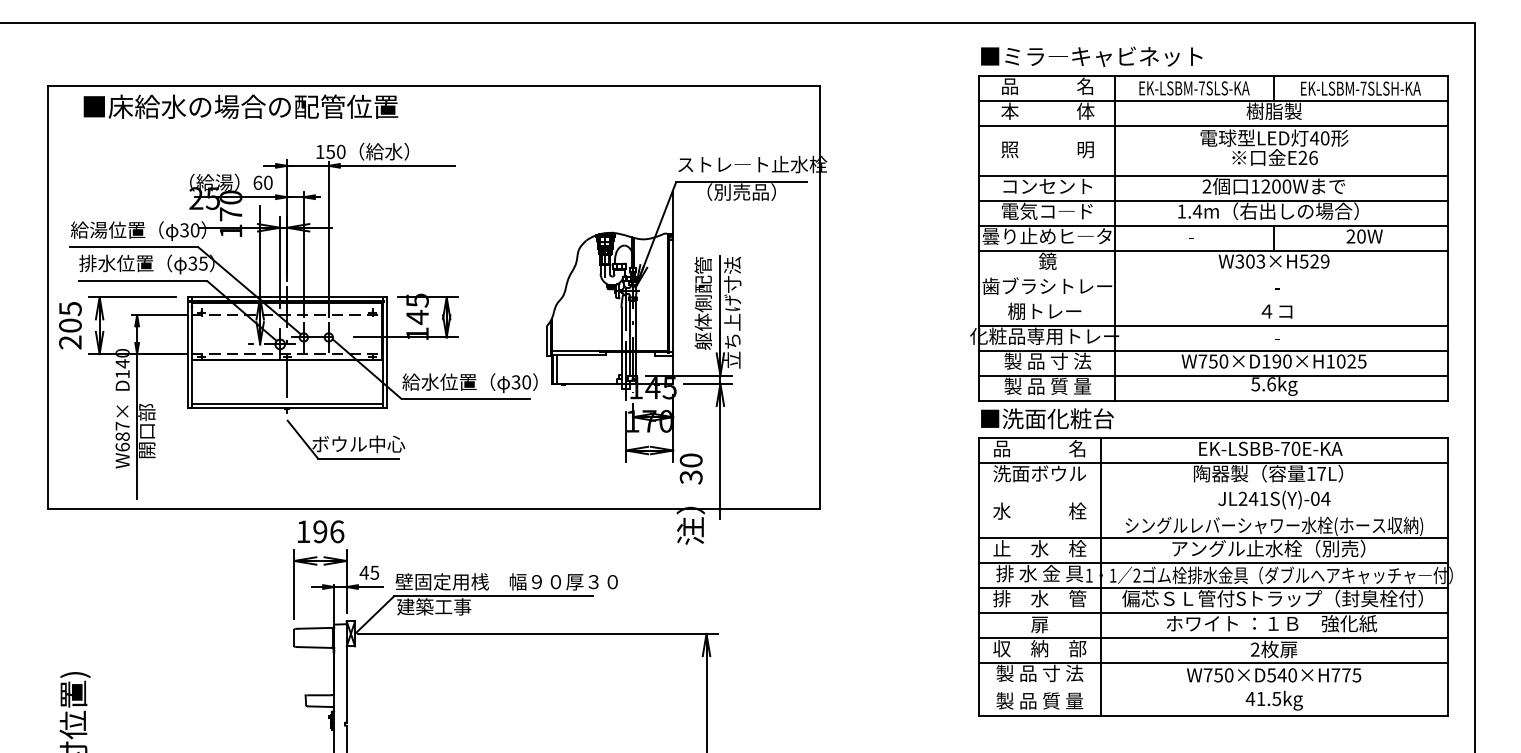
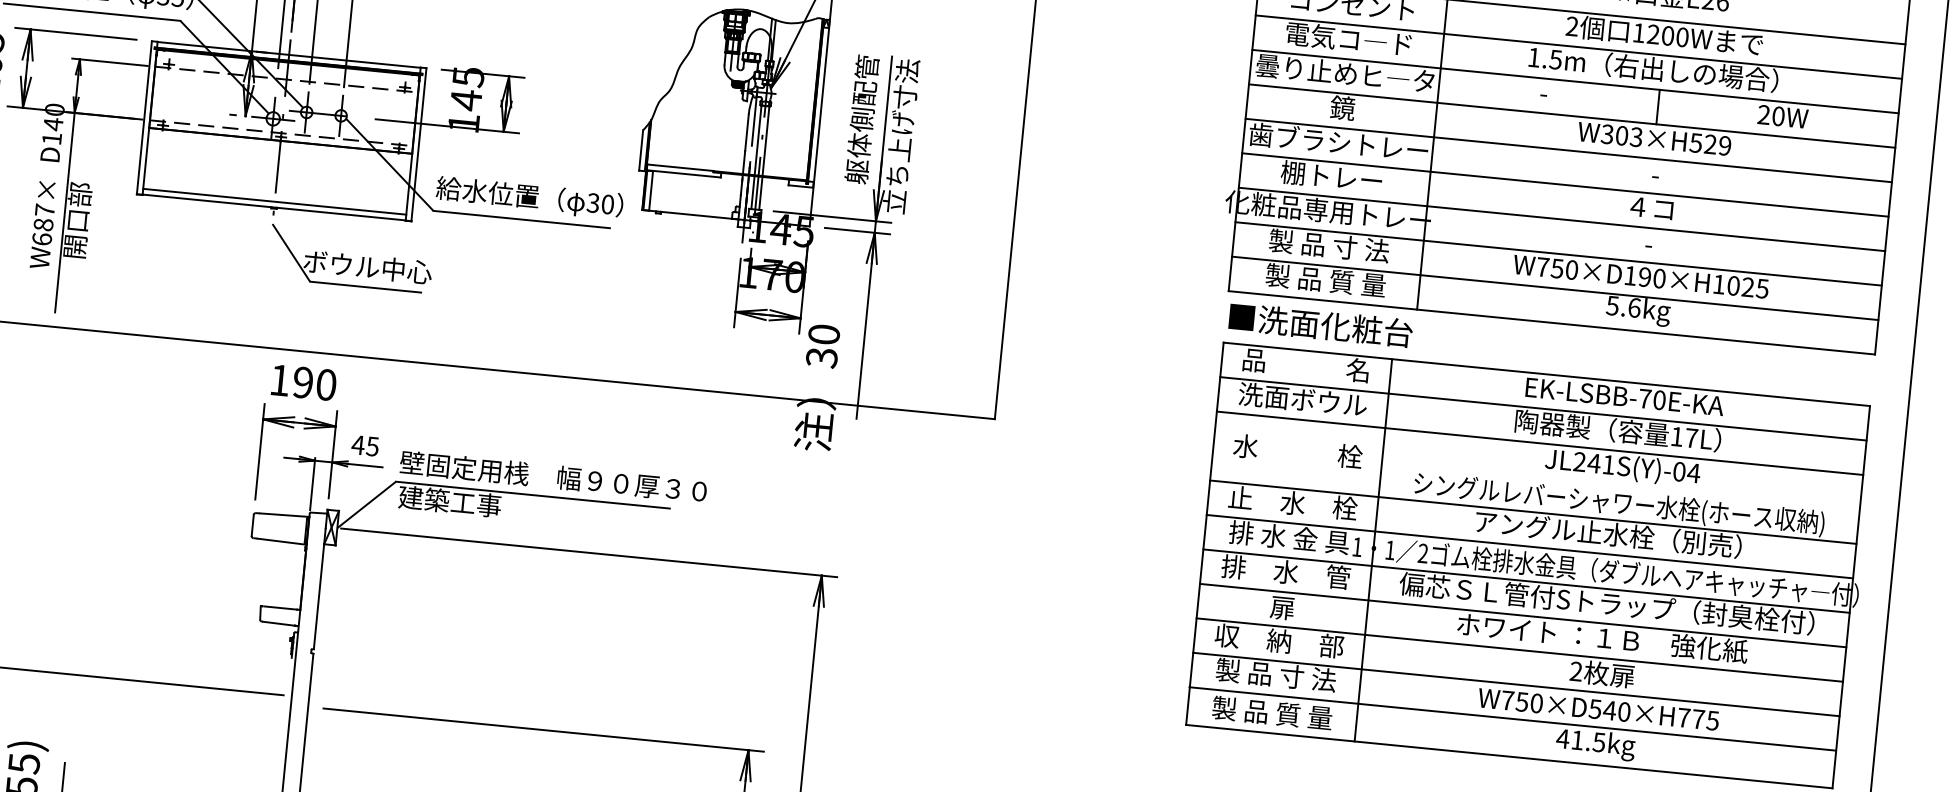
text: (1197, 211) -> (1555, 59), 1.4m -> 1.5m
line: (1212, 275) -> (1567, 149), added
line: (1212, 300) -> (1564, 184), added
line: (1212, 488) -> (1539, 443), added
text: (337, 531) -> (326, 384), 196 -> 190
line: (1212, 688) -> (1512, 719), added

